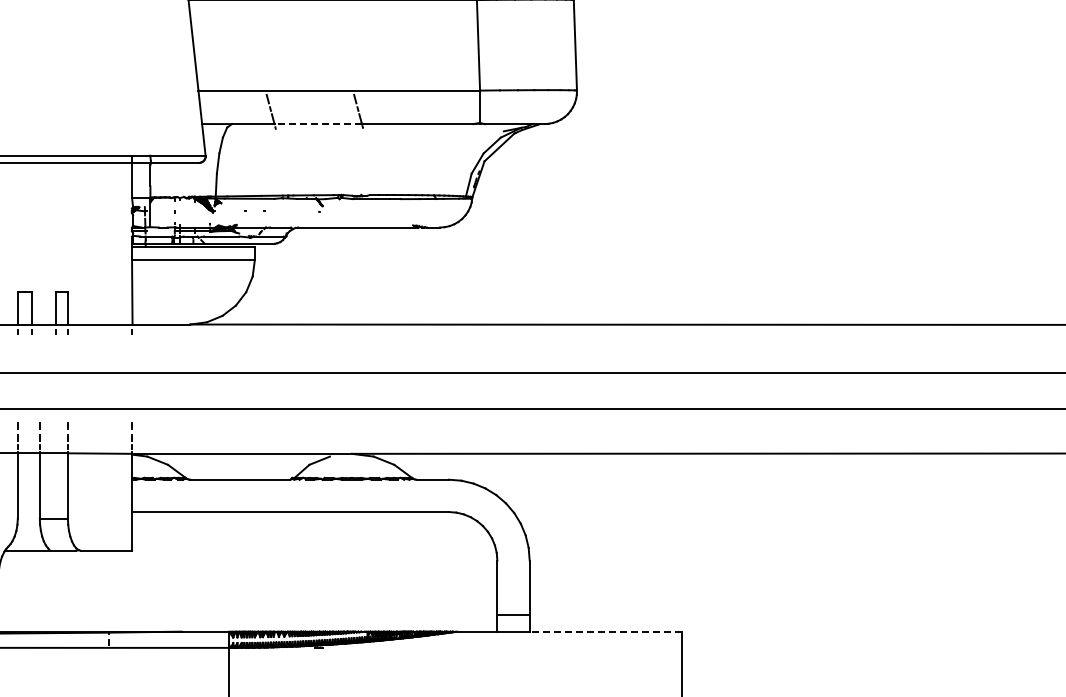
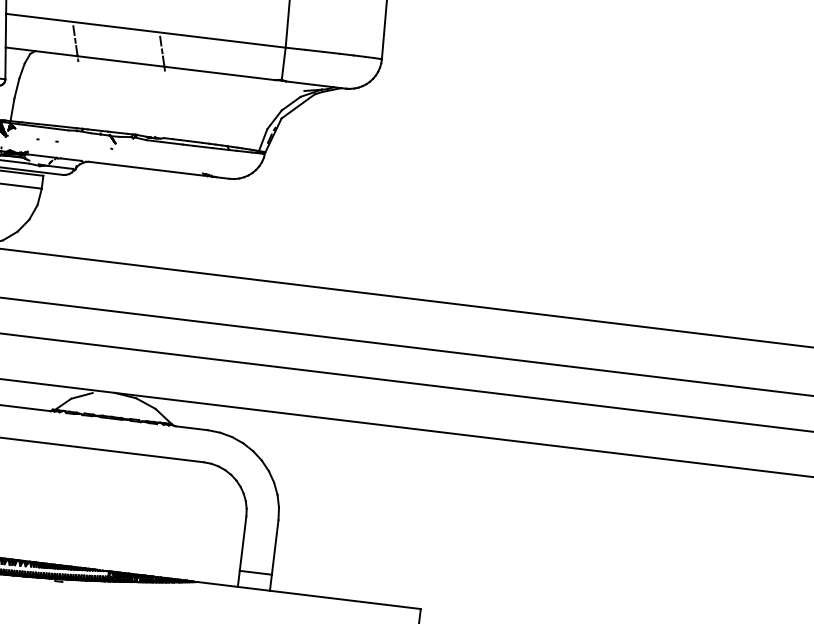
line: (318, 124) -> (121, 61), dashed -> solid
line: (605, 631) -> (345, 599), dashed -> solid

